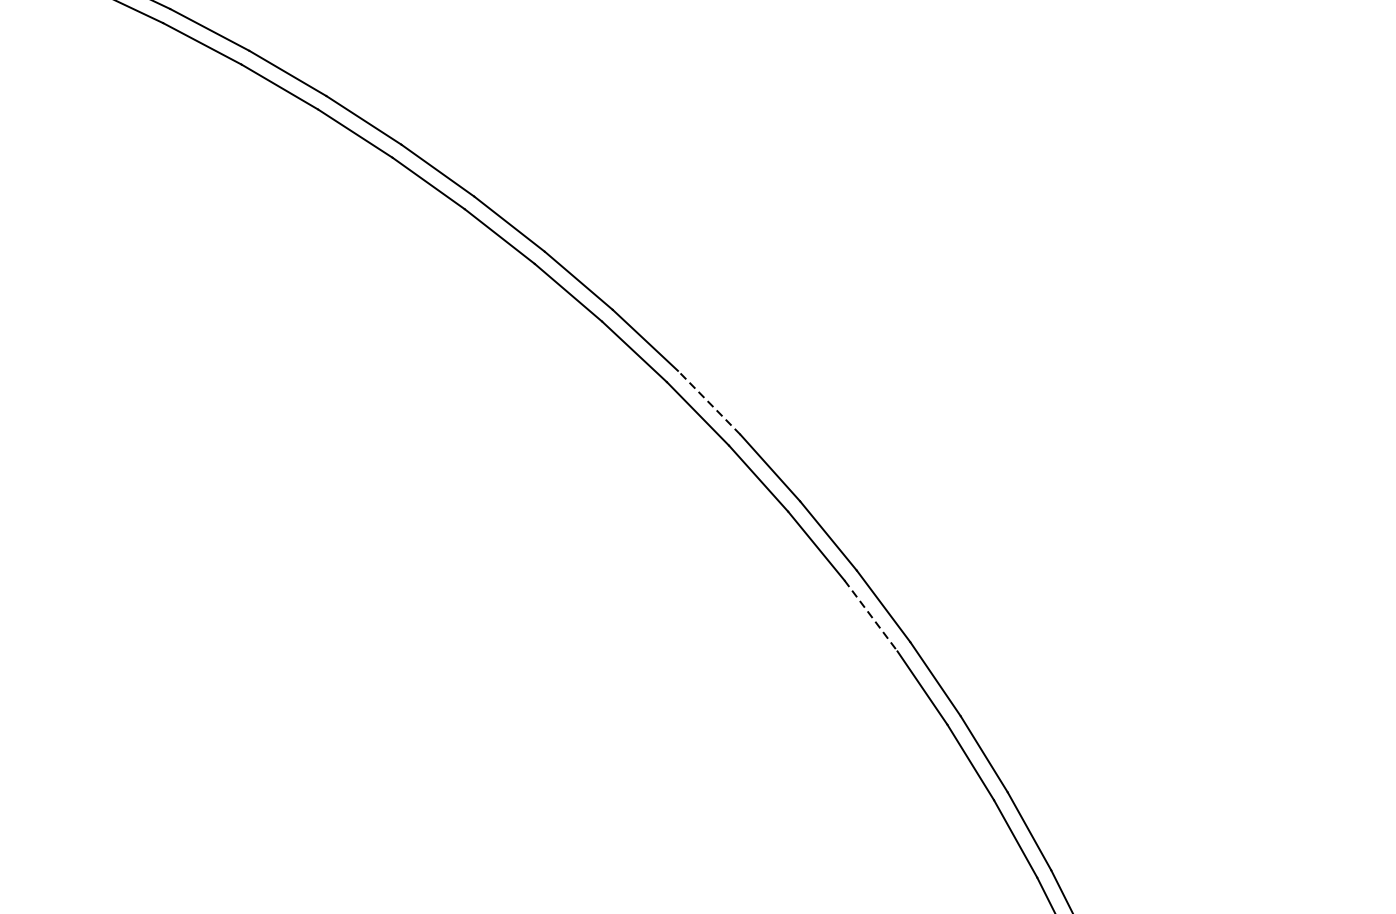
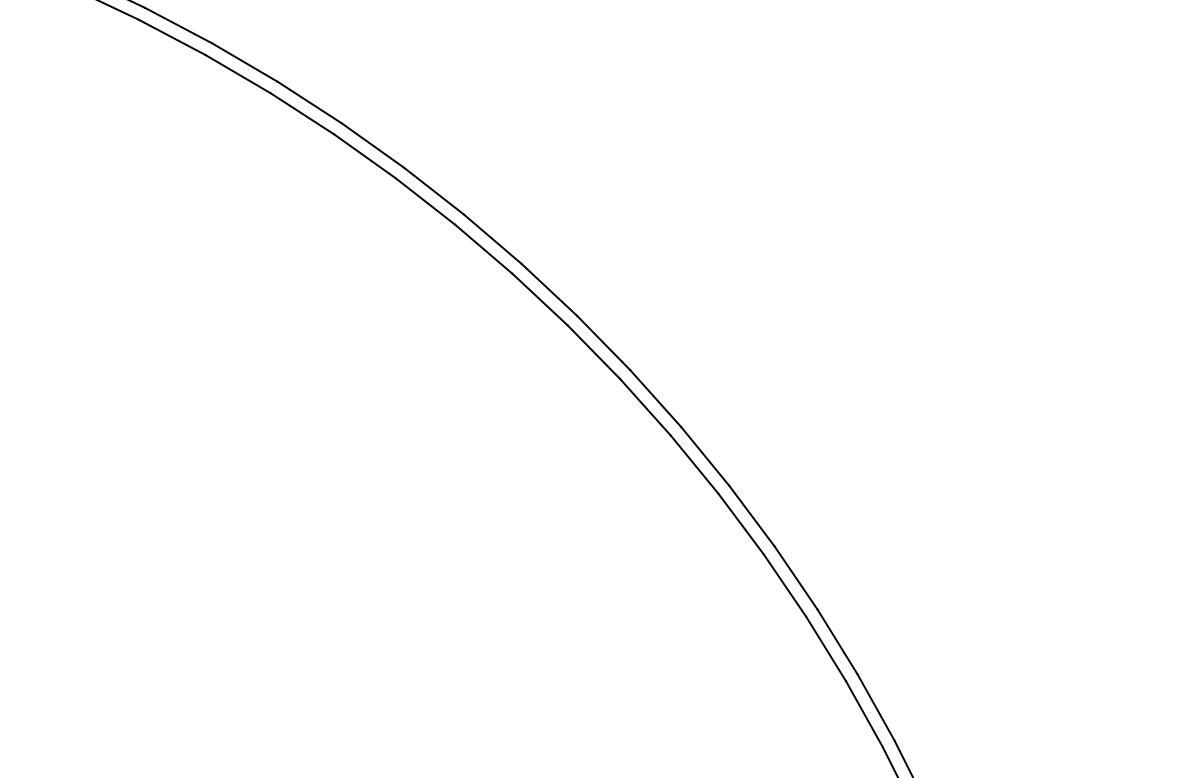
line: (709, 402) -> (603, 342), dashed -> solid
line: (871, 616) -> (741, 524), dashed -> solid

